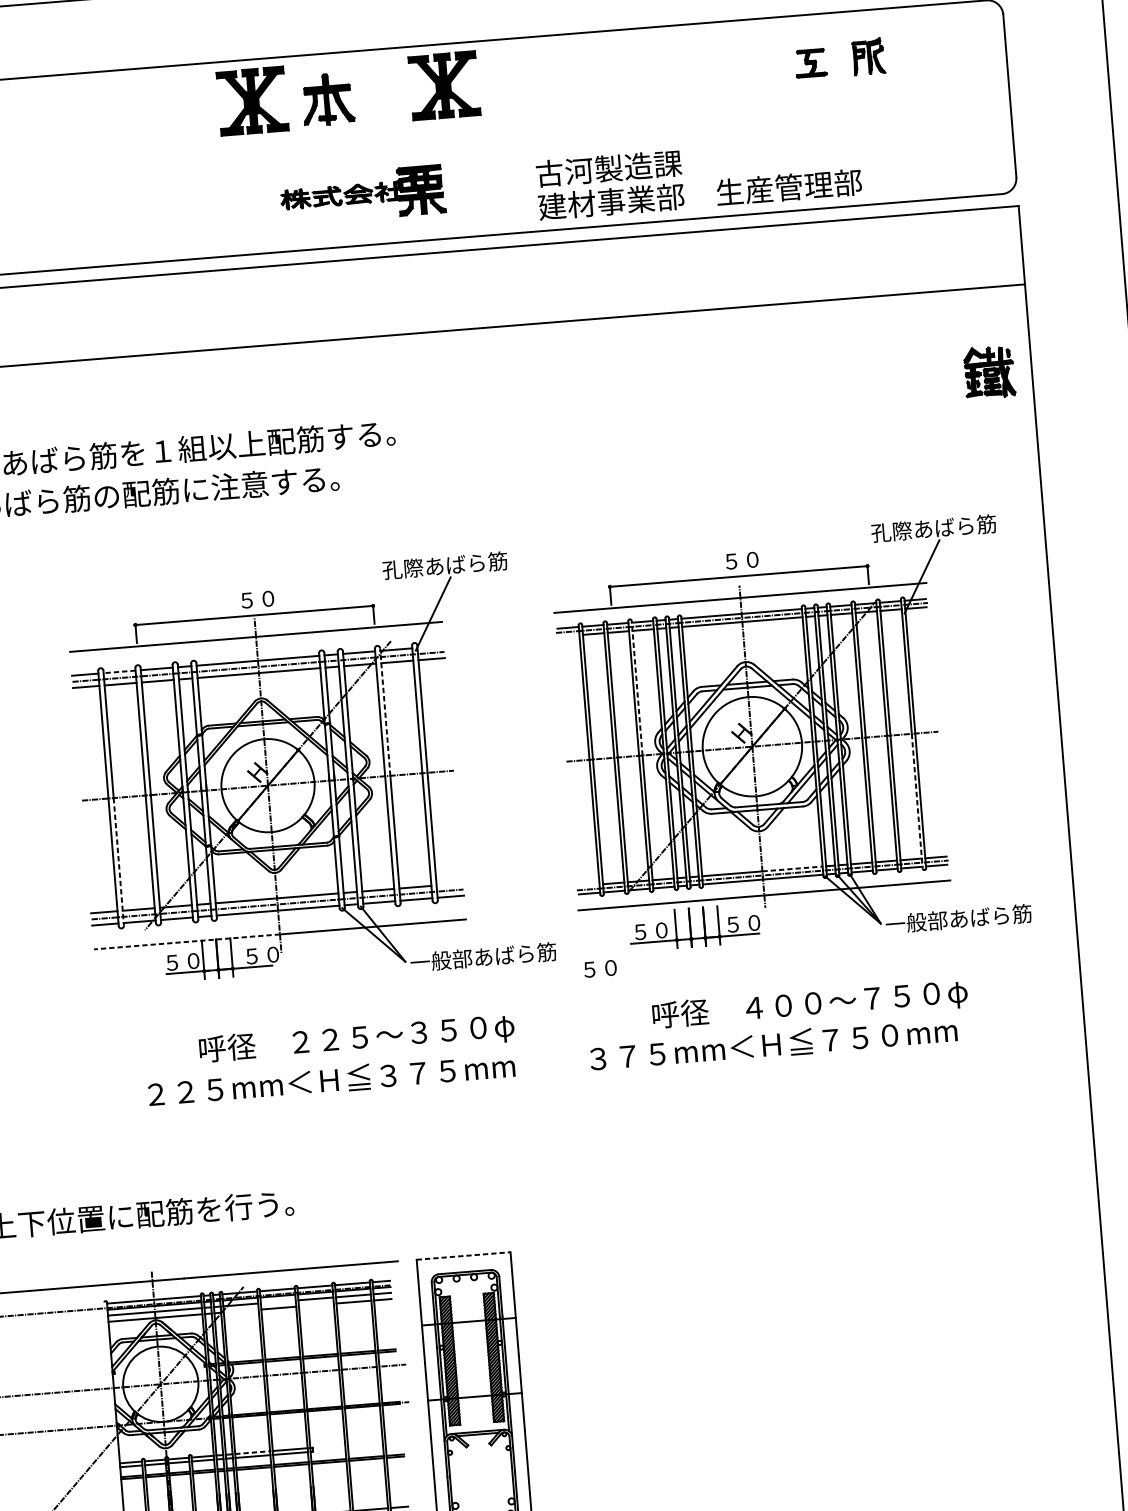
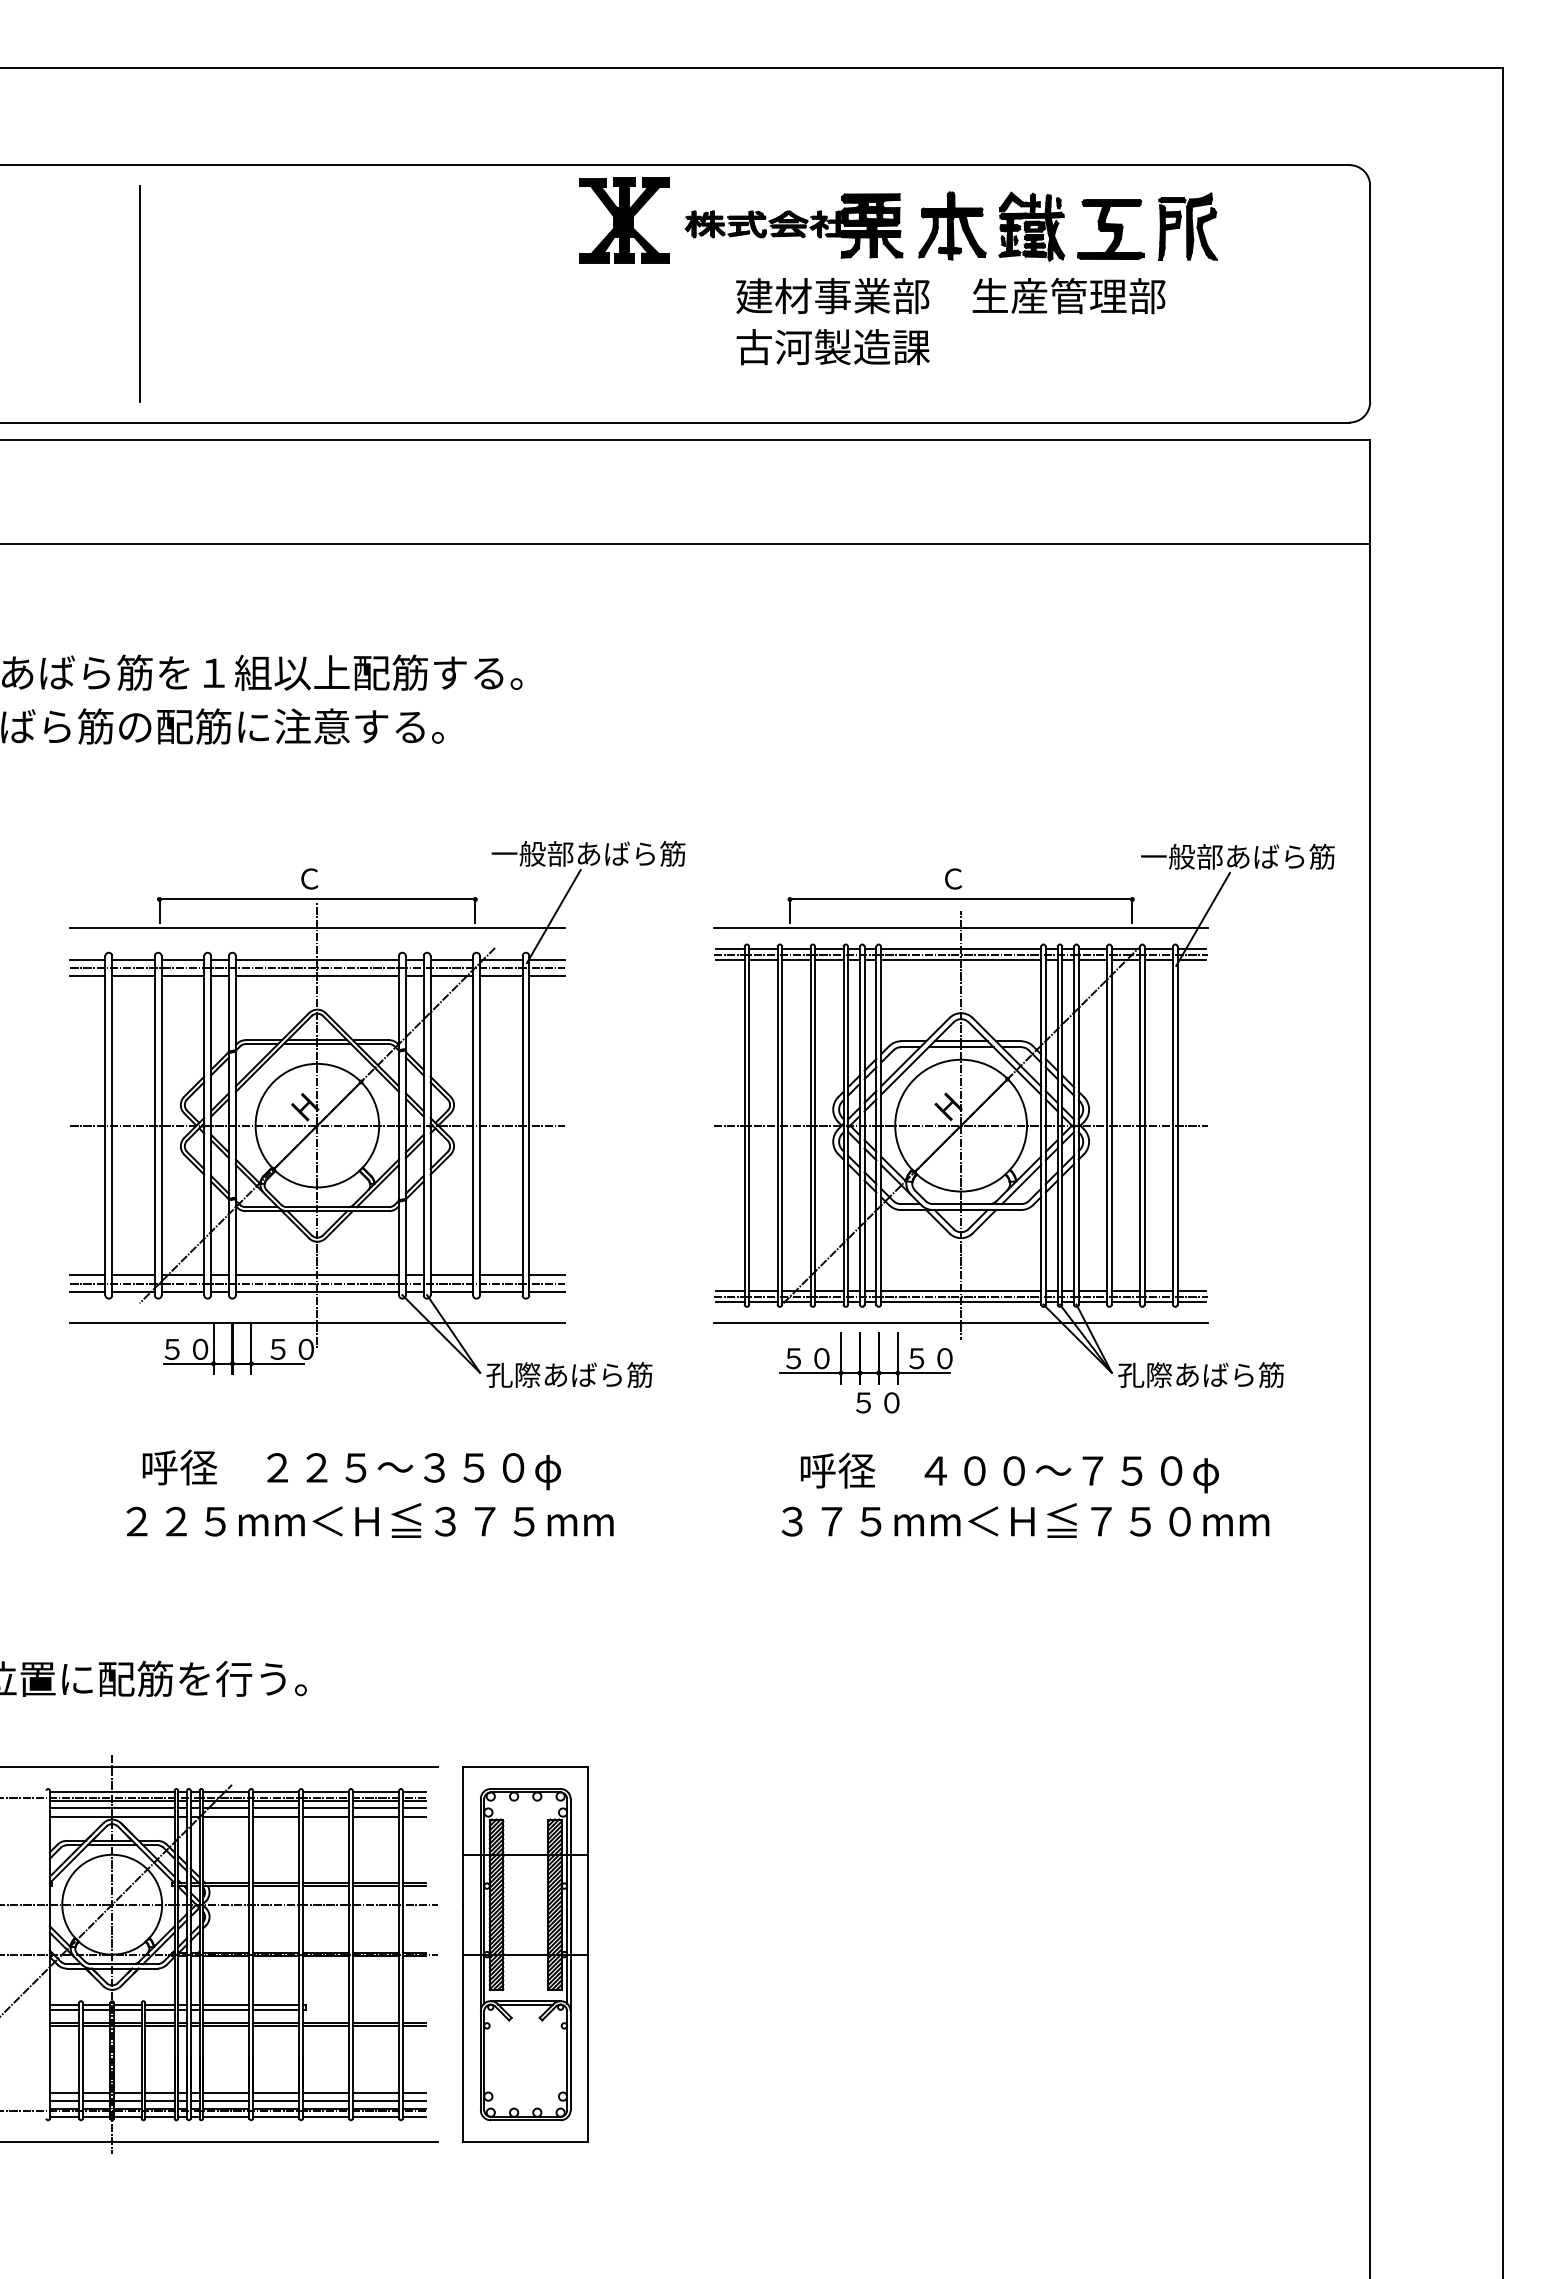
part: (868, 56) -> (1187, 226), size x1.43
part: (810, 63) -> (1110, 229), size x1.67
part: (327, 99) -> (952, 225), moved
part: (252, 101) -> (369, 220), removed
line: (84, 170) -> (140, 293), added
part: (362, 194) -> (793, 225), moved
text: (699, 194) -> (950, 296), moved
part: (989, 372) -> (1031, 226), moved
text: (944, 527) -> (1237, 856), 孔際あばら筋 -> 一般部あばら筋
text: (741, 560) -> (966, 878), ５０ -> Ｃ
text: (455, 564) -> (588, 853), 孔際あばら筋 -> 一般部あばら筋
text: (257, 599) -> (323, 878), ５０ -> Ｃ
line: (568, 636) -> (730, 960), added
line: (430, 646) -> (546, 959), added
line: (119, 671) -> (133, 959), dashed -> solid
line: (637, 687) -> (815, 1035), dashed -> solid
line: (385, 711) -> (480, 1040), dashed -> solid
line: (916, 801) -> (1172, 1215), dashed -> solid
line: (118, 861) -> (112, 1210), dashed -> solid
line: (792, 869) -> (1001, 1291), dashed -> solid
line: (449, 884) -> (546, 1275), added
line: (588, 885) -> (730, 1291), added
text: (958, 918) -> (1215, 1374), 一般部あばら筋 -> 孔際あばら筋
line: (186, 942) -> (193, 1323), dashed -> solid
text: (483, 956) -> (583, 1374), 一般部あばら筋 -> 孔際あばら筋
text: (600, 968) -> (877, 1402), moved
text: (356, 1038) -> (351, 1469), moved
text: (773, 1044) -> (1025, 1520), moved
line: (464, 1255) -> (526, 1767), dashed -> solid
line: (277, 1302) -> (275, 1808), added
line: (315, 1305) -> (325, 1816), added
line: (241, 1311) -> (226, 1816), added
line: (252, 1452) -> (226, 2004), dashed -> solid

